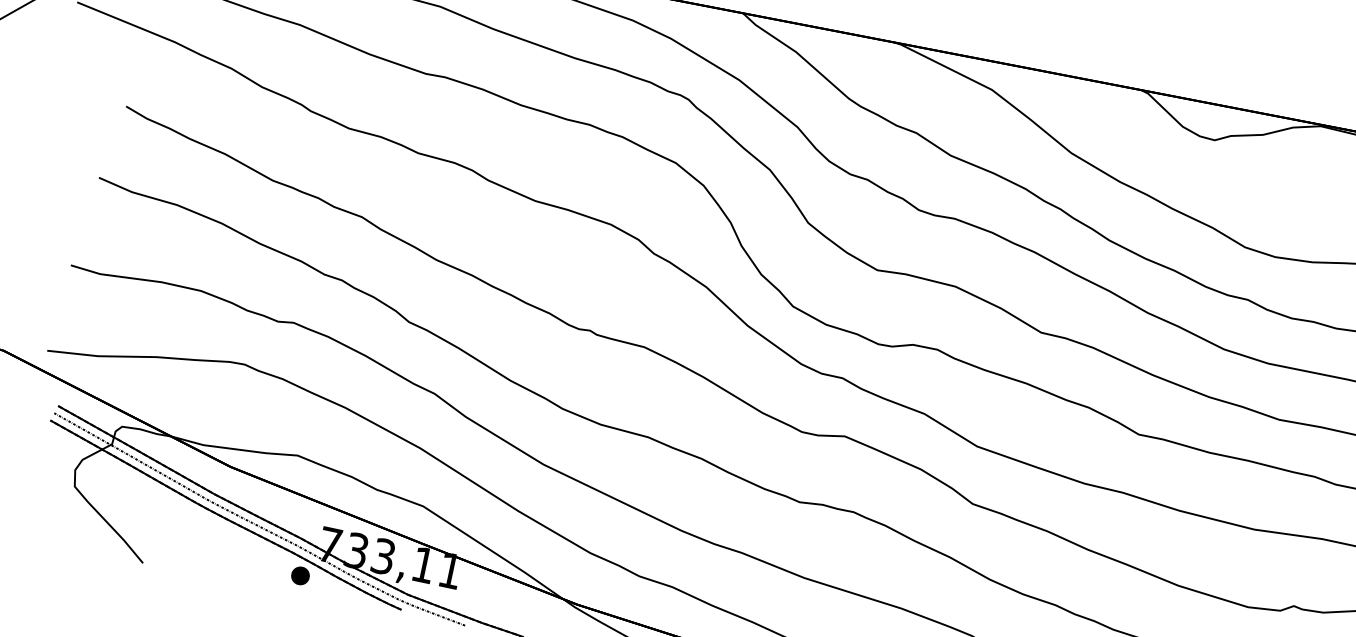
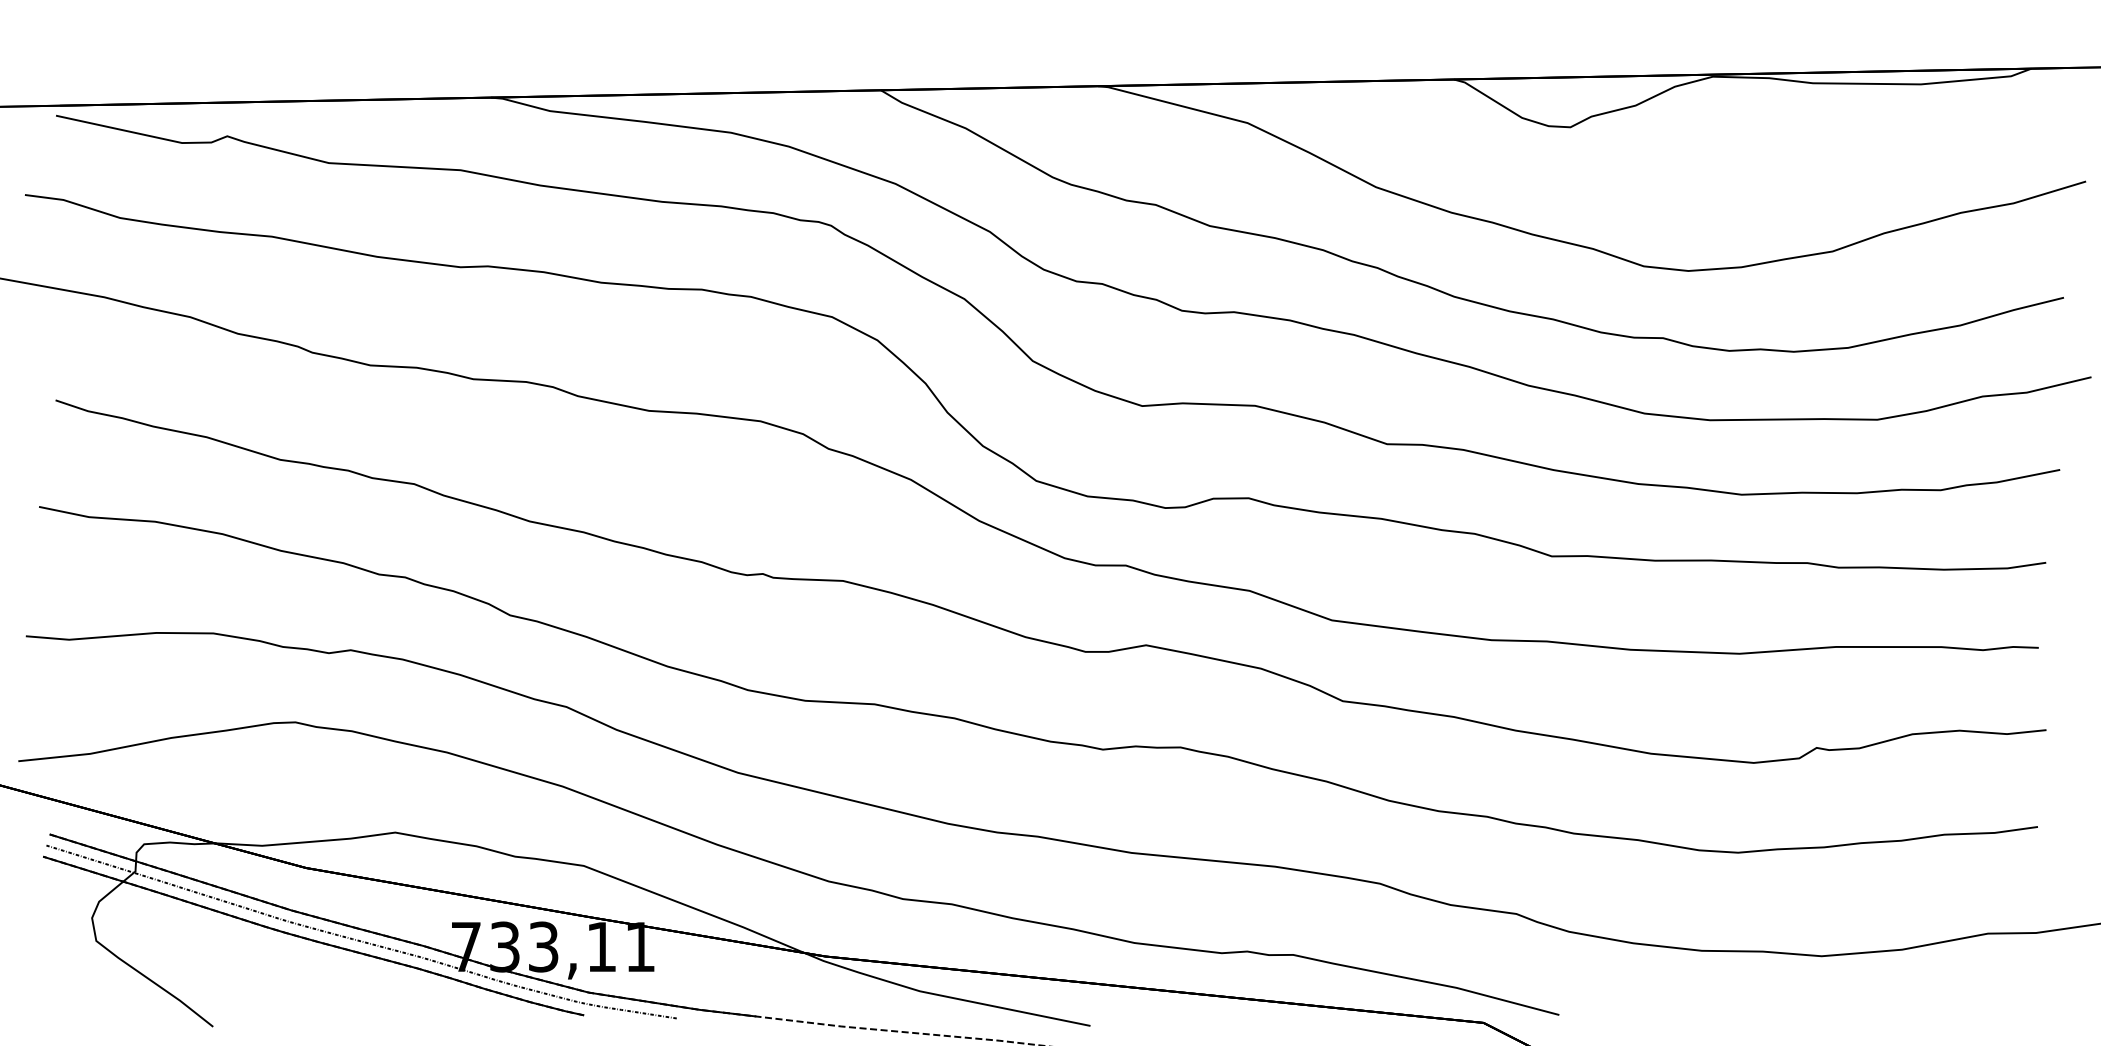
part: (300, 575) -> (434, 997), removed

